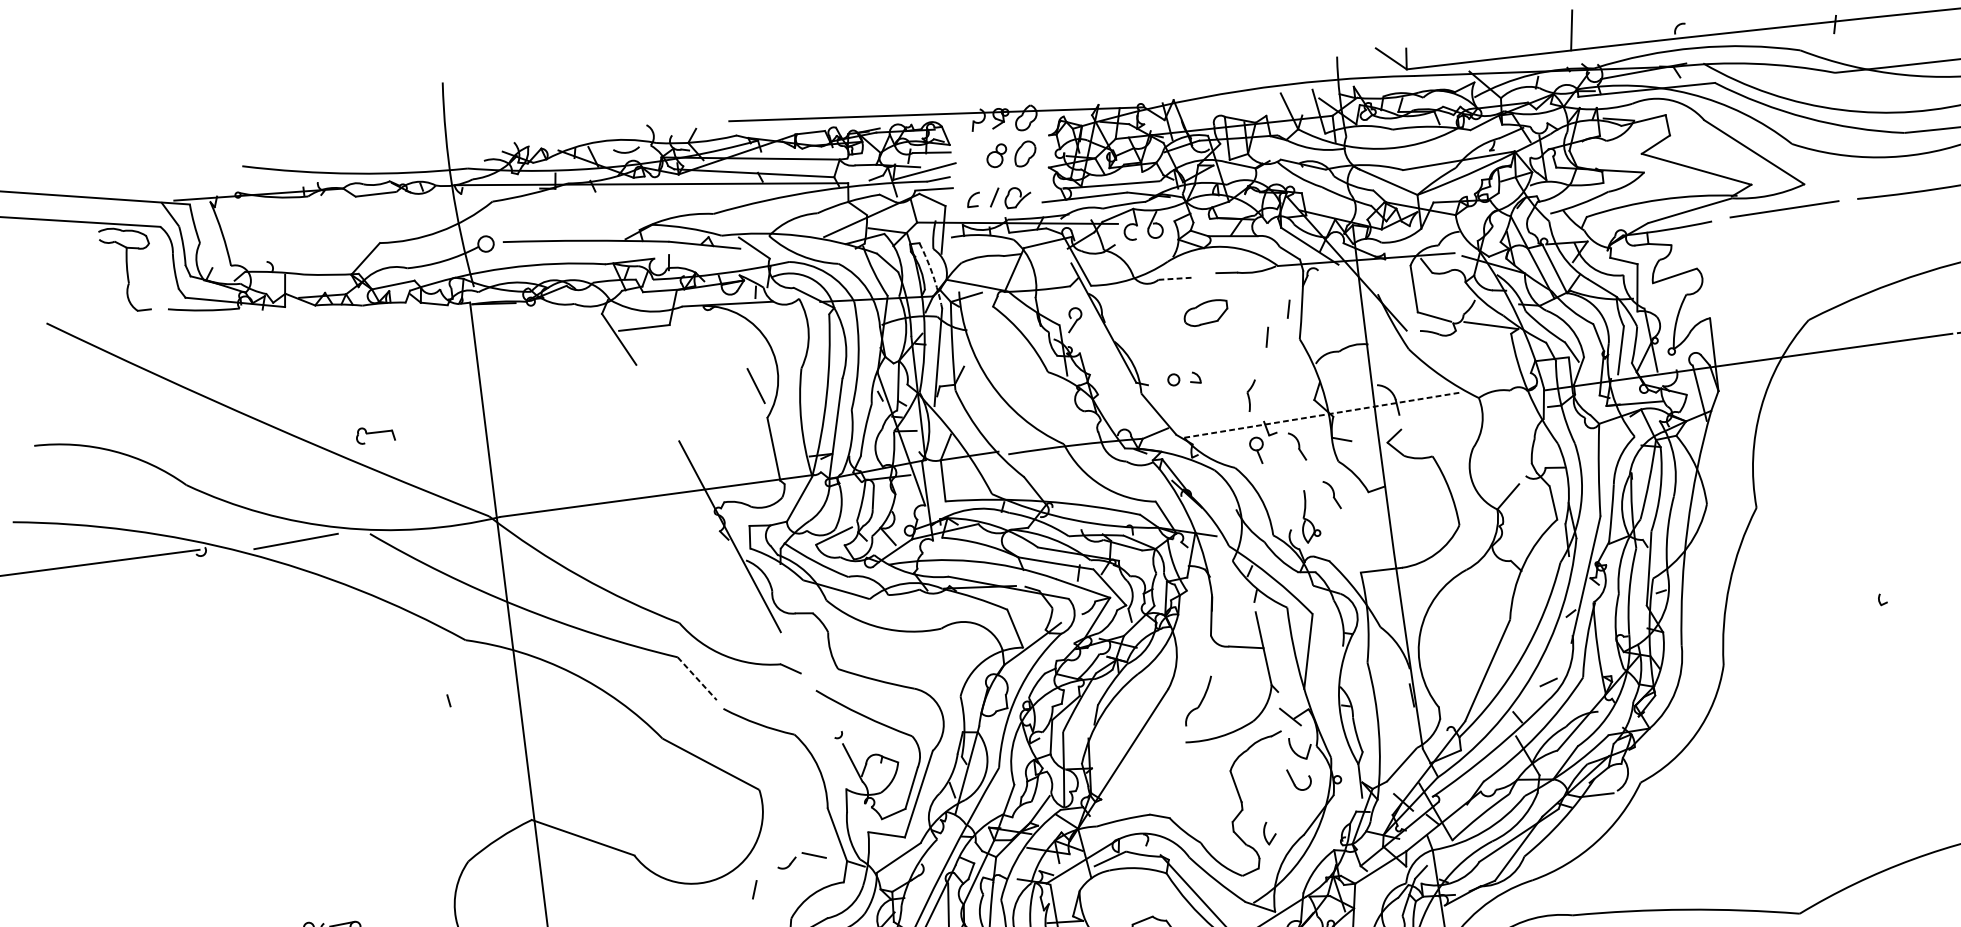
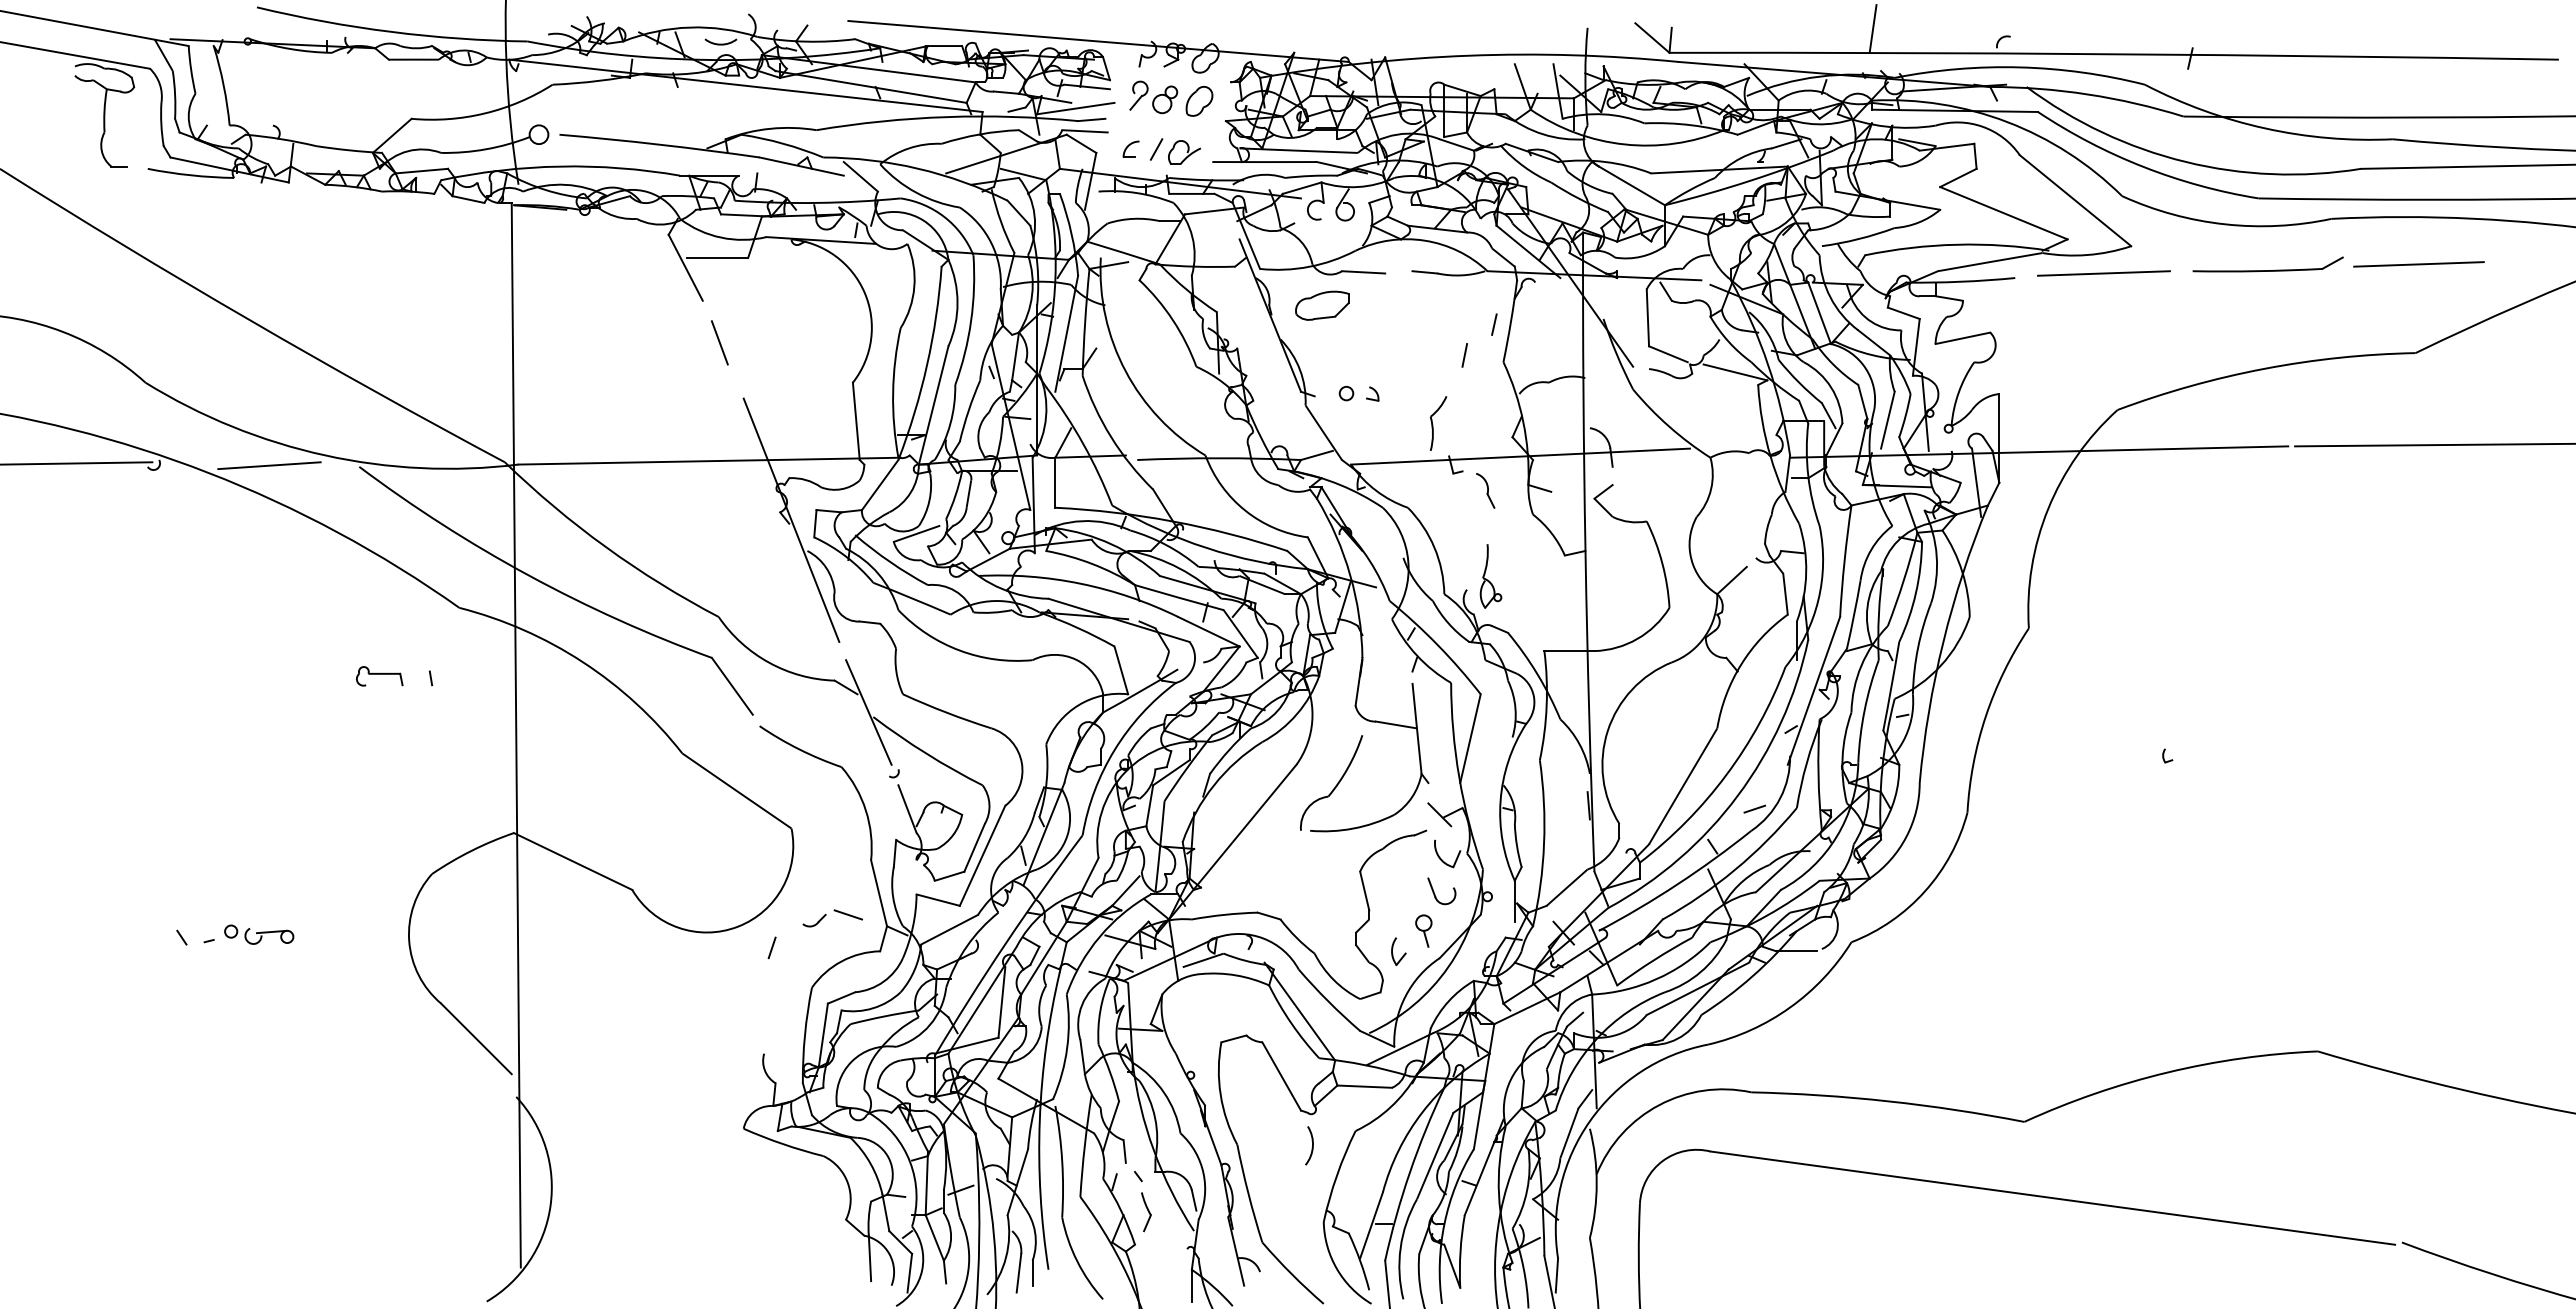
arc: (932, 275) -> (1071, 234), dashed -> solid
line: (1176, 278) -> (1363, 272), dashed -> solid
part: (1206, 312) -> (1322, 305), moved
part: (1074, 319) -> (1138, 95), moved
line: (755, 385) -> (719, 342), moved
part: (1252, 395) -> (1438, 423), size x1.43
line: (1322, 415) -> (1520, 456), dashed -> solid
part: (375, 434) -> (379, 676), moved
part: (1256, 450) -> (1423, 930), moved
part: (1331, 494) -> (1520, 553), removed
line: (697, 678) -> (732, 686), dashed -> solid
line: (811, 687) -> (868, 712), added
part: (1198, 700) -> (1331, 782), size x1.67

